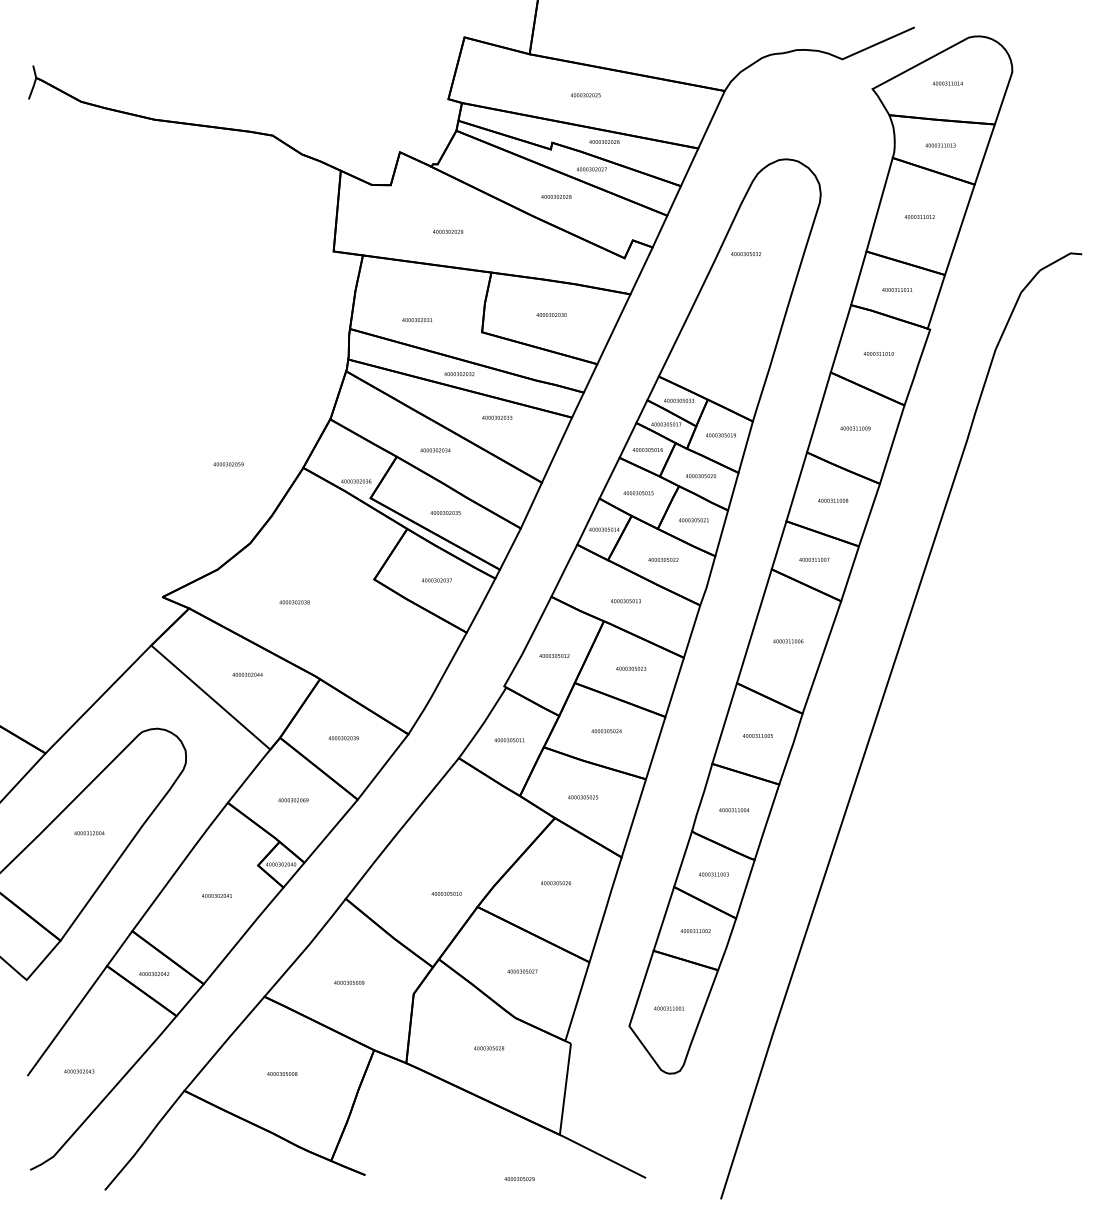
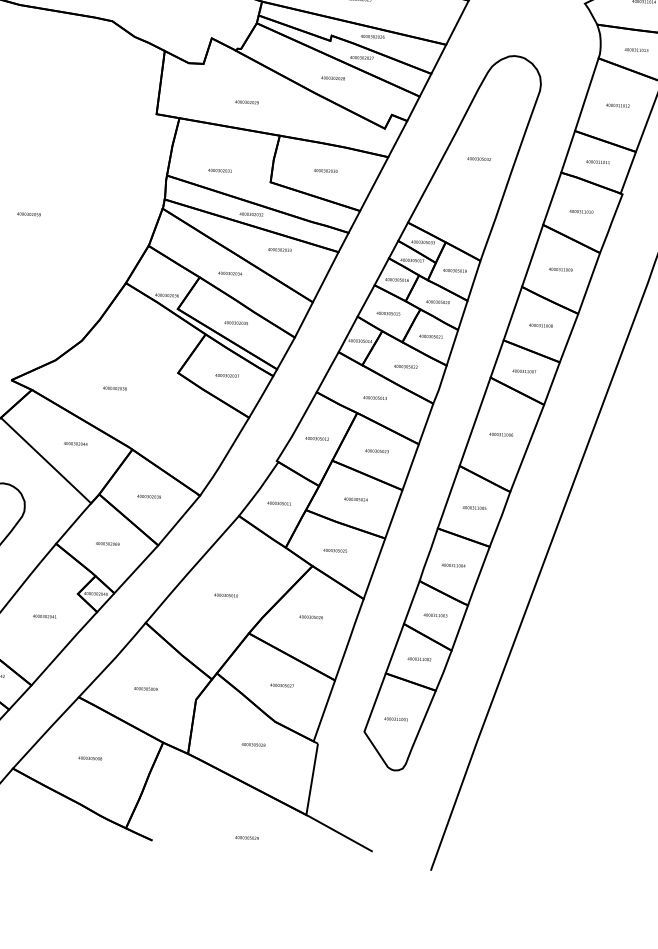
text: (745, 254) -> (478, 159), moved
text: (228, 464) -> (28, 214), moved
text: (446, 893) -> (226, 595), moved
text: (519, 1178) -> (246, 837), moved

